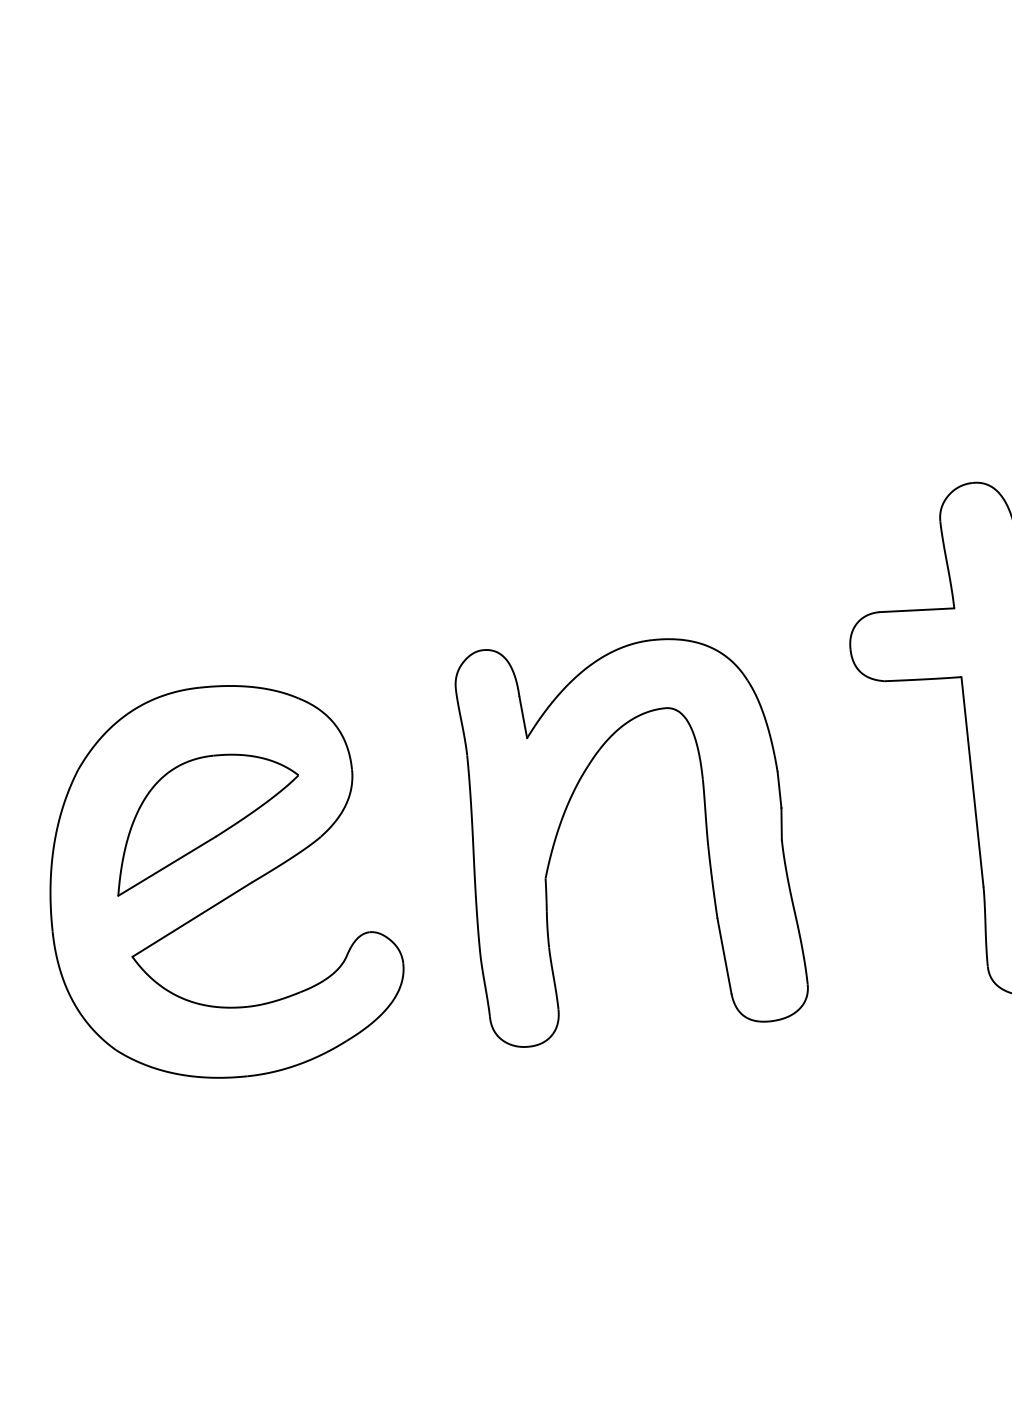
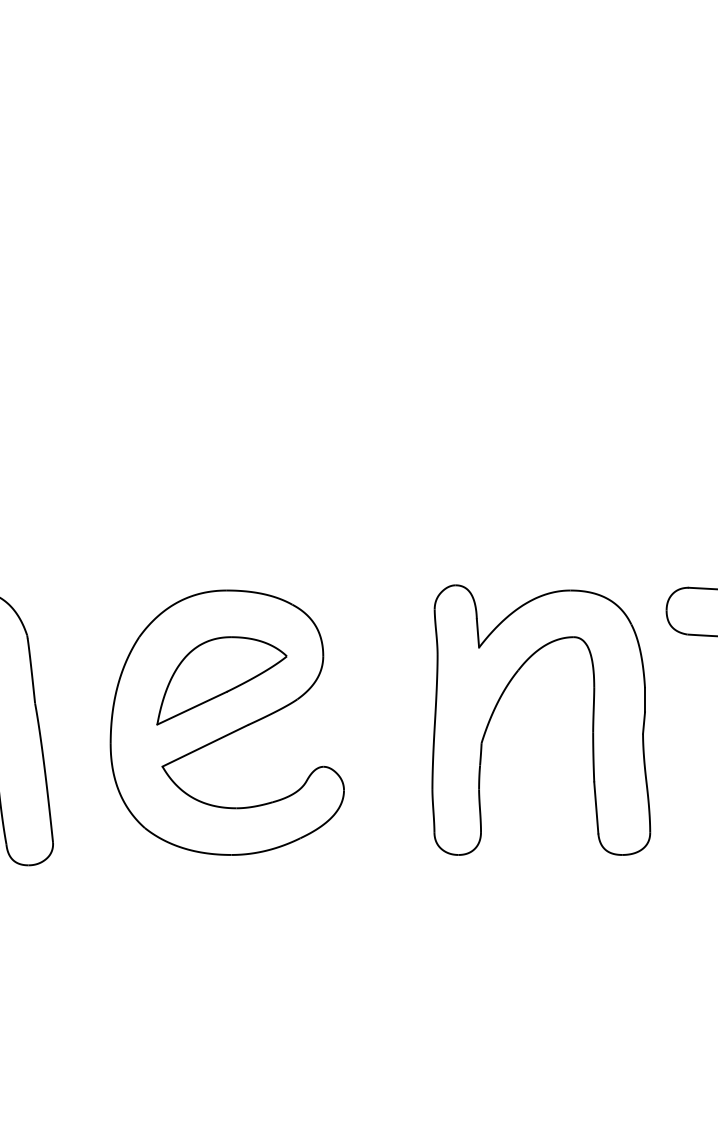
part: (570, 803) -> (503, 694), moved

